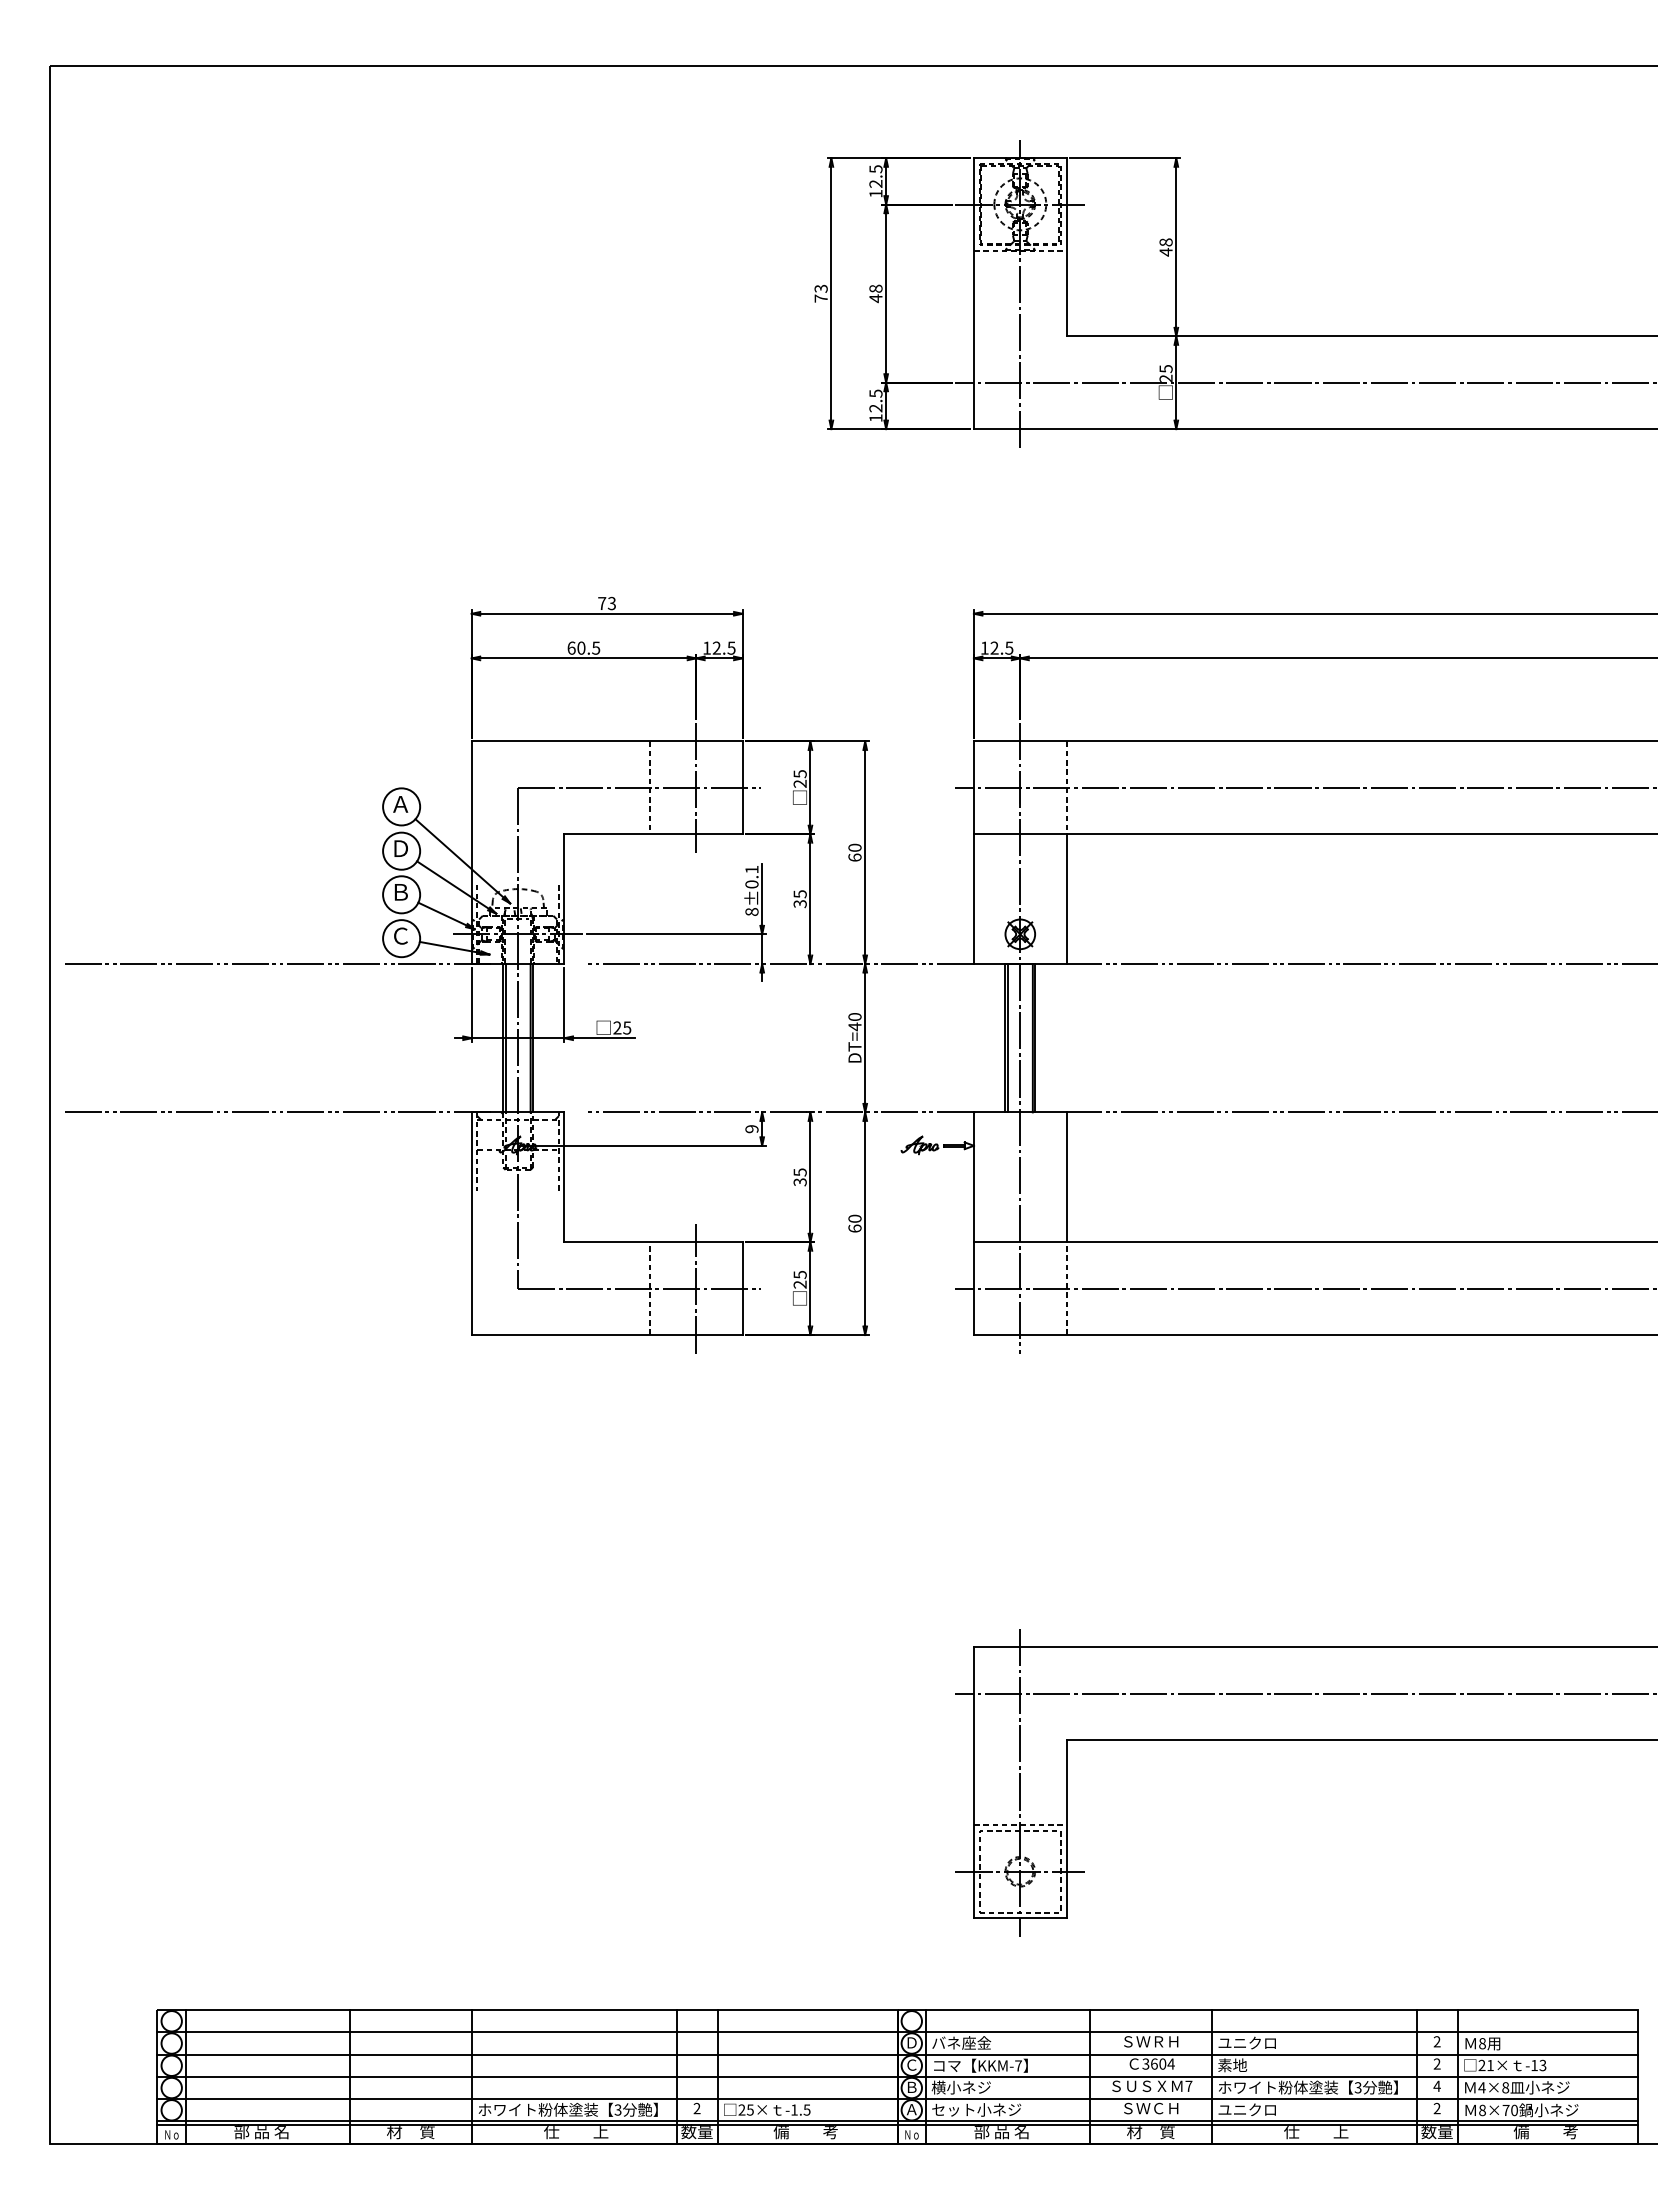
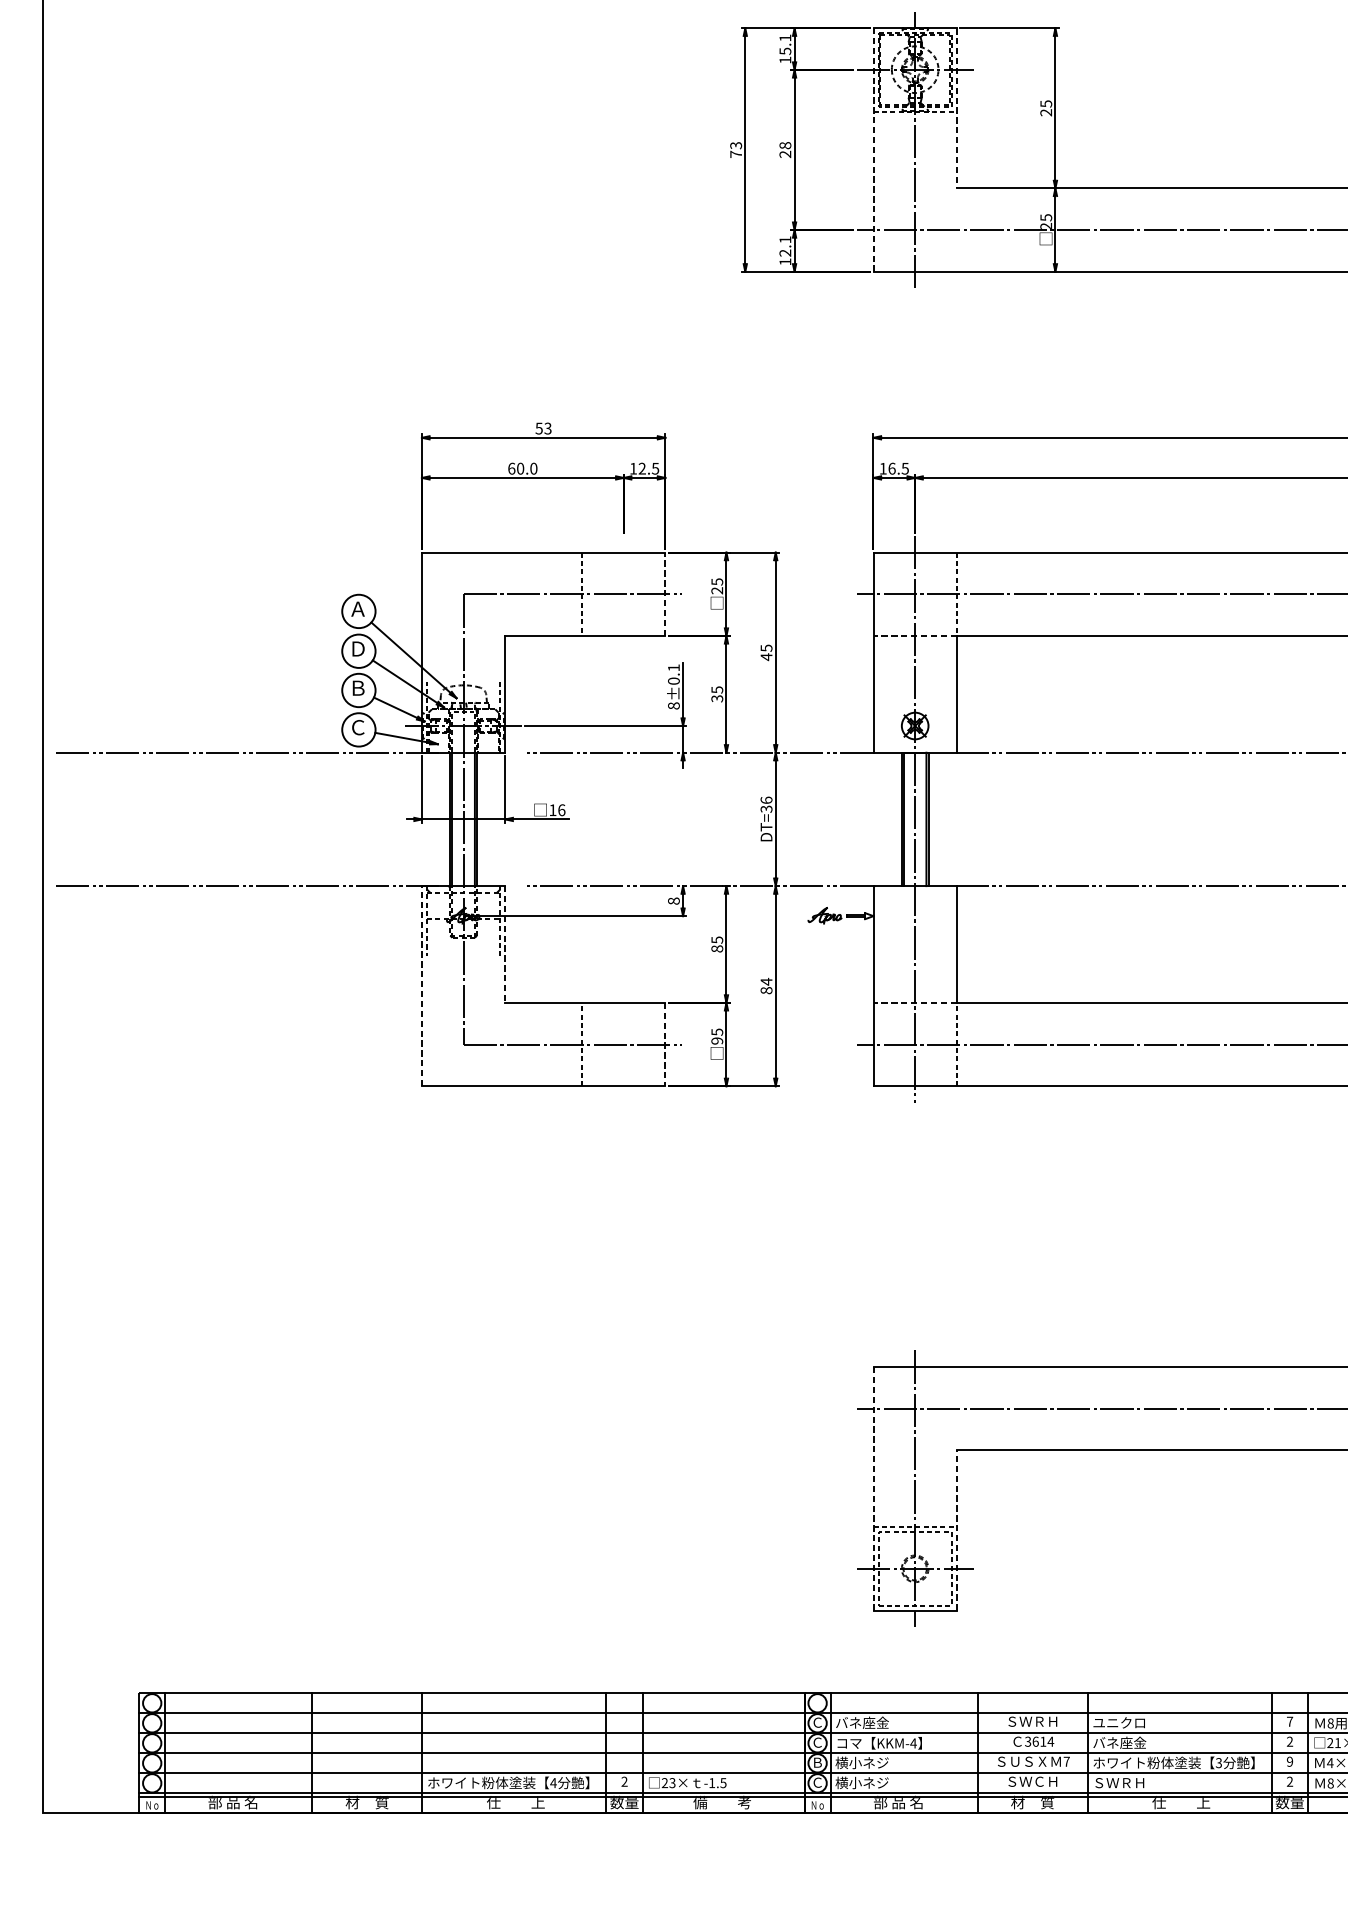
text: (875, 176) -> (784, 44), 12.5 -> 15.1
line: (1066, 247) -> (956, 108), solid -> dashed
text: (1165, 247) -> (1045, 108), 48 -> 25
line: (973, 293) -> (873, 149), solid -> dashed
text: (875, 298) -> (784, 154), 48 -> 28
text: (875, 393) -> (784, 239), 12.5 -> 12.1
text: (602, 603) -> (539, 428), 73 -> 53
text: (596, 647) -> (534, 468), 60.5 -> 60.0
text: (994, 647) -> (891, 468), 12.5 -> 16.5
line: (696, 787) -> (624, 594), removed
line: (742, 787) -> (665, 594), solid -> dashed
line: (1019, 834) -> (914, 636), solid -> dashed
text: (854, 852) -> (766, 652), 60 -> 45
text: (854, 1021) -> (766, 804), DT=40 -> DT=36
text: (622, 1027) -> (557, 809), 25 -> 16
text: (751, 1129) -> (673, 901), 9 -> 8
line: (564, 1177) -> (505, 944), solid -> dashed
text: (799, 1182) -> (716, 949), 35 -> 85
line: (471, 1223) -> (421, 986), solid -> dashed
text: (854, 1223) -> (766, 986), 60 -> 84
line: (1019, 1242) -> (914, 1003), solid -> dashed
text: (800, 1284) -> (717, 1040), 25 -> 95
line: (696, 1288) -> (624, 1044), removed
line: (742, 1289) -> (665, 1045), solid -> dashed
line: (973, 1783) -> (873, 1489), solid -> dashed
line: (1066, 1828) -> (956, 1529), solid -> dashed
text: (1436, 2041) -> (1289, 1721), 2 -> 7
text: (911, 2042) -> (817, 1722), Ｄ -> Ｃ
text: (1162, 2063) -> (1043, 1741), 3604 -> 3614
text: (1018, 2065) -> (913, 1743), KKM-7 -> KKM-4
text: (1247, 2065) -> (1119, 1743), 素地 -> バネ座金
text: (1436, 2086) -> (1289, 1761), 4 -> 9
text: (617, 2109) -> (553, 1782), 3 -> 4
text: (750, 2109) -> (672, 1782), 25× -> 23×
text: (911, 2109) -> (817, 1782), Ａ -> Ｃ
text: (976, 2109) -> (875, 1782), セット小ネジ -> 横小ネジ
text: (1246, 2109) -> (1118, 1782), ユニクロ -> ＳＷＲＨ

